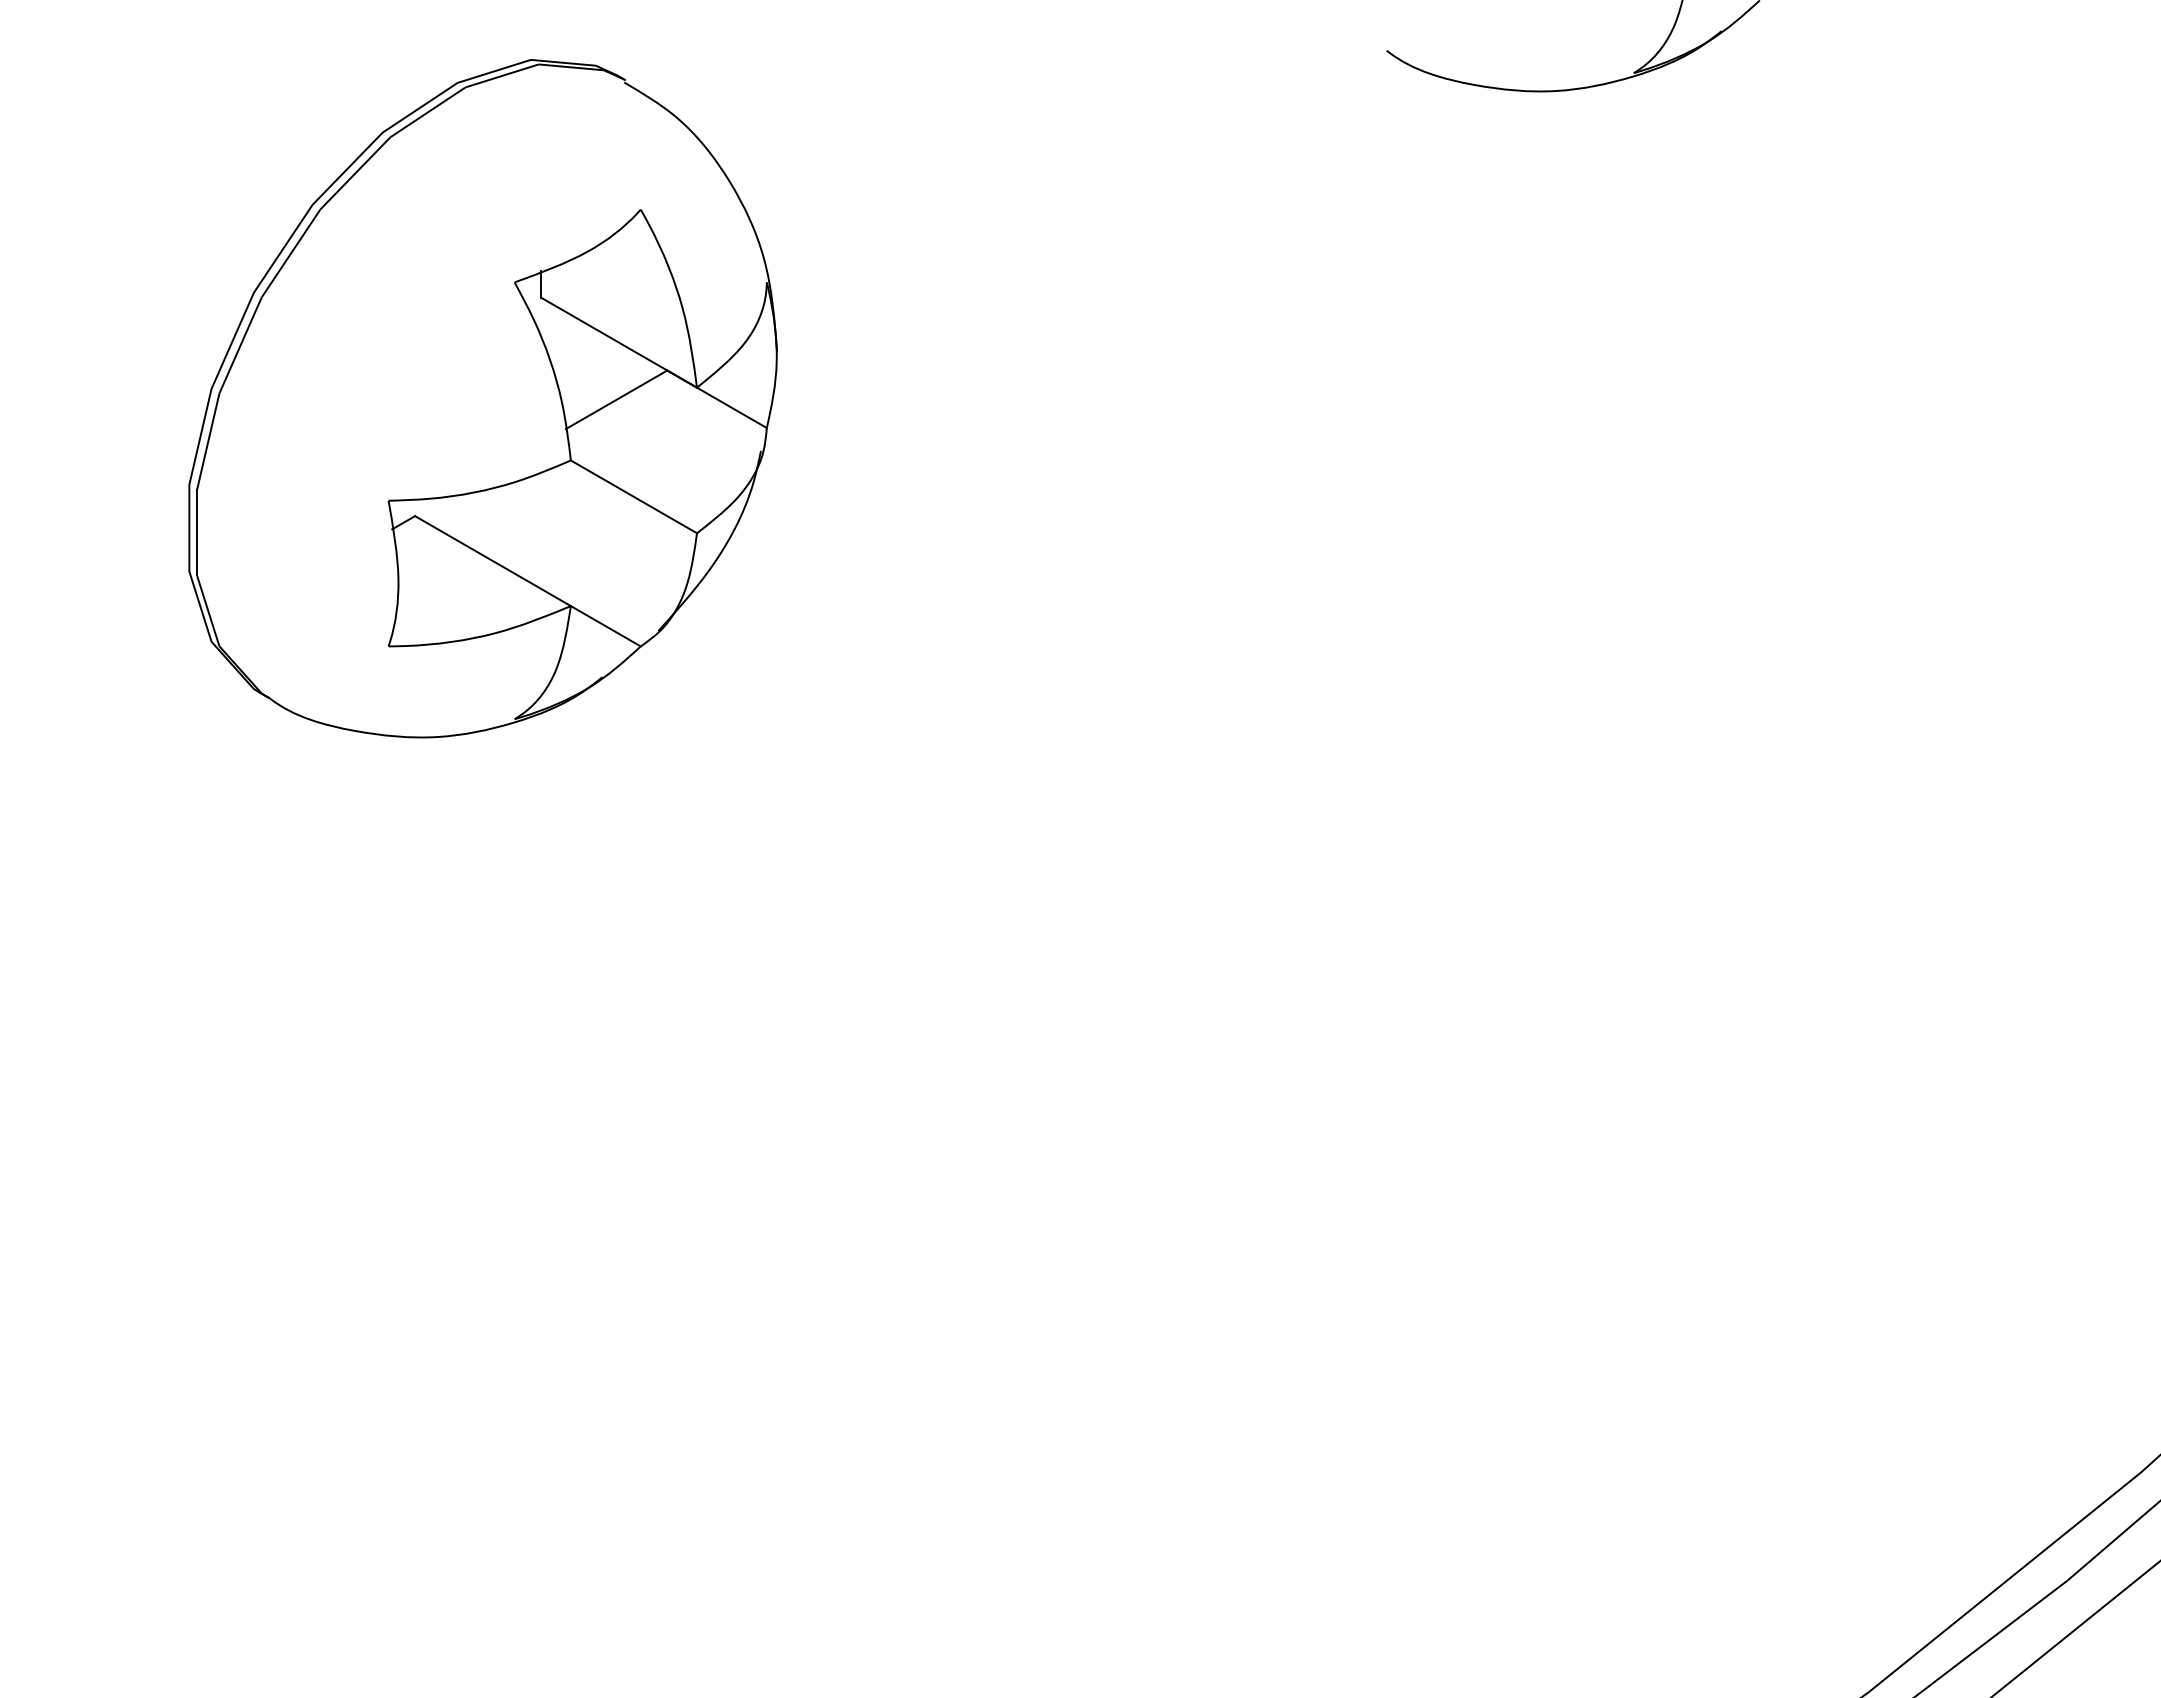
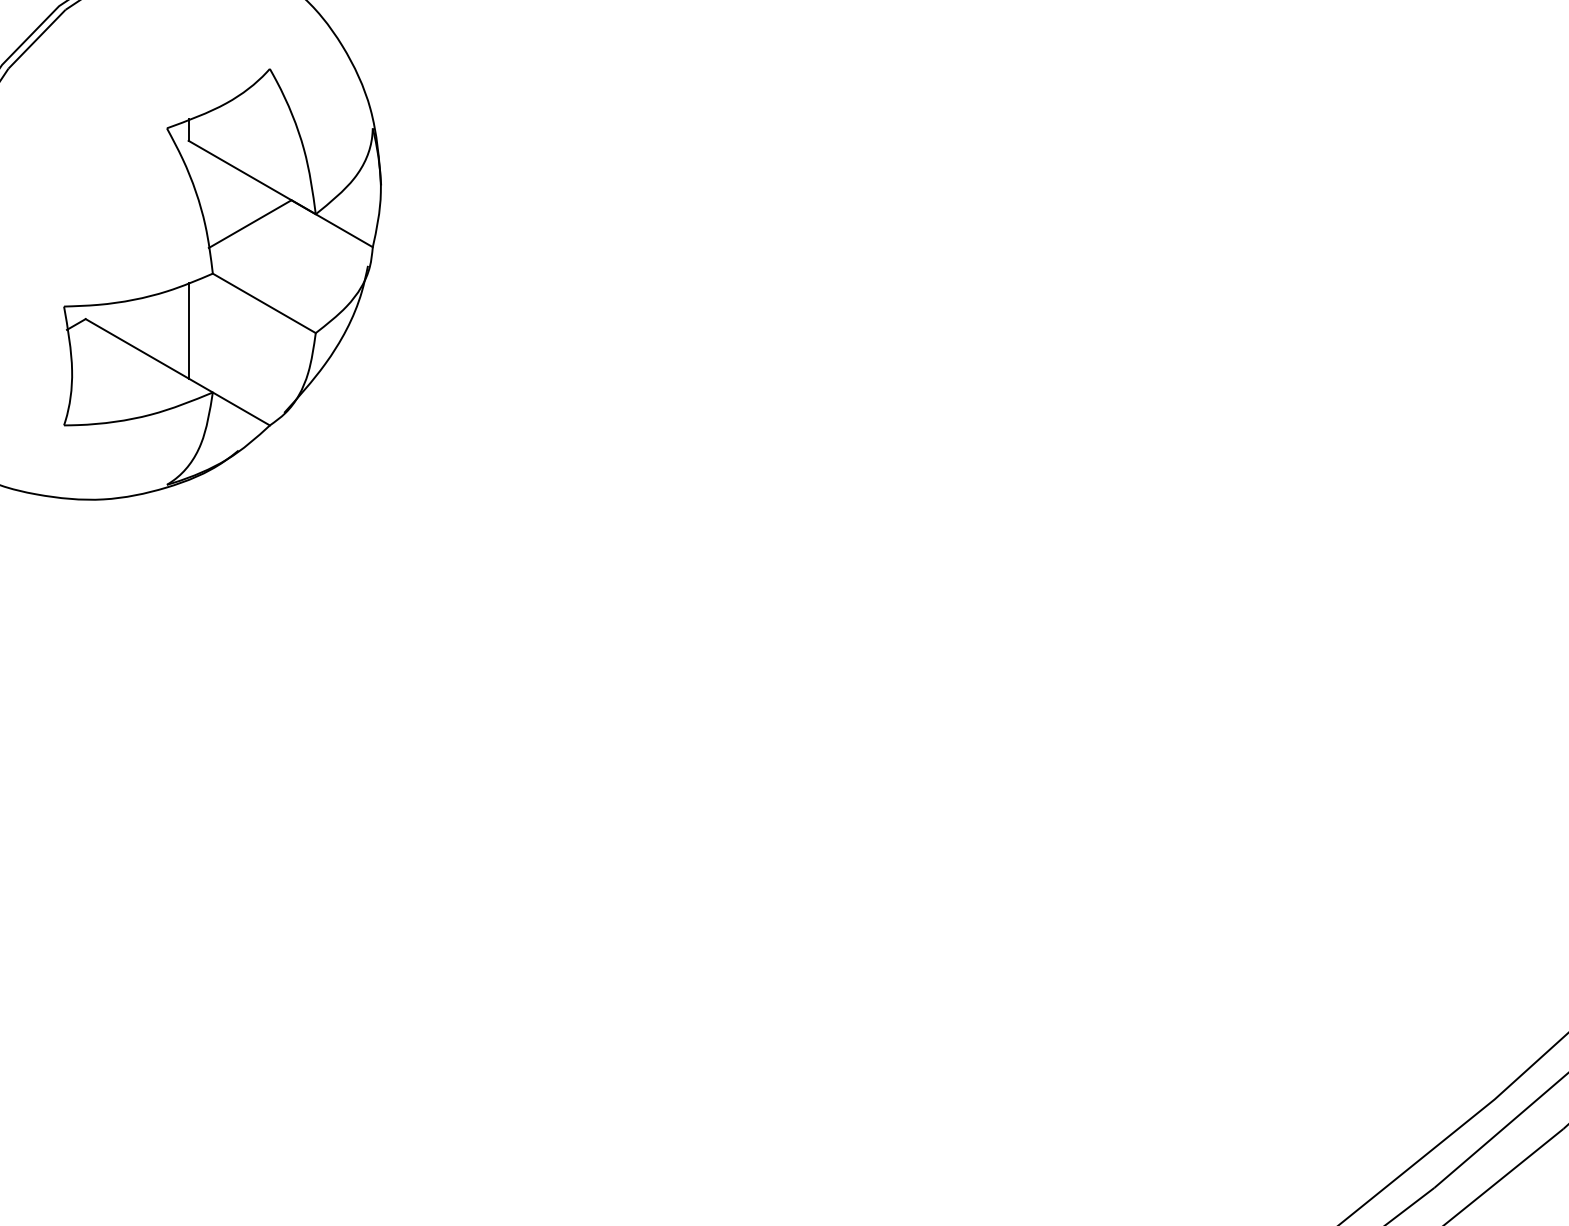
line: (541, 529) -> (188, 330), added

